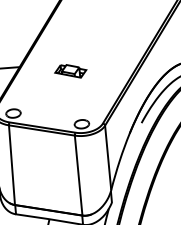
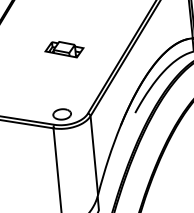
part: (70, 71) -> (64, 49), moved

